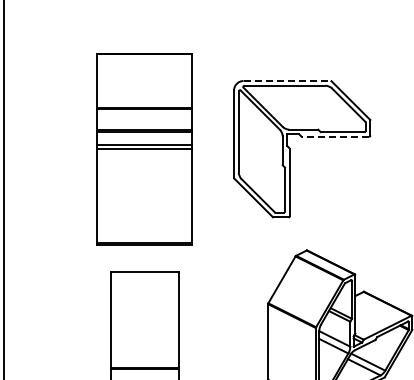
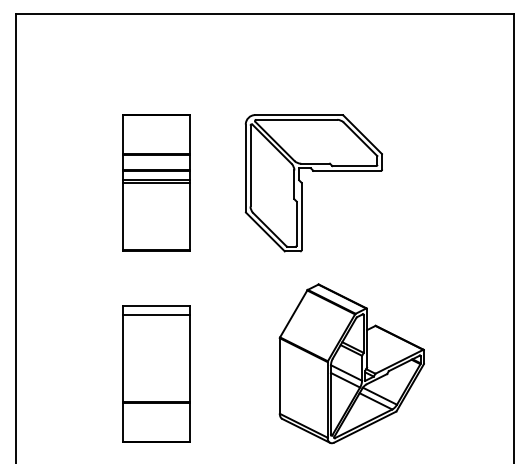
line: (286, 81) -> (298, 115), dashed -> solid
line: (335, 136) -> (347, 170), dashed -> solid
part: (144, 148) -> (156, 182), size x0.71
line: (144, 281) -> (156, 315), added

